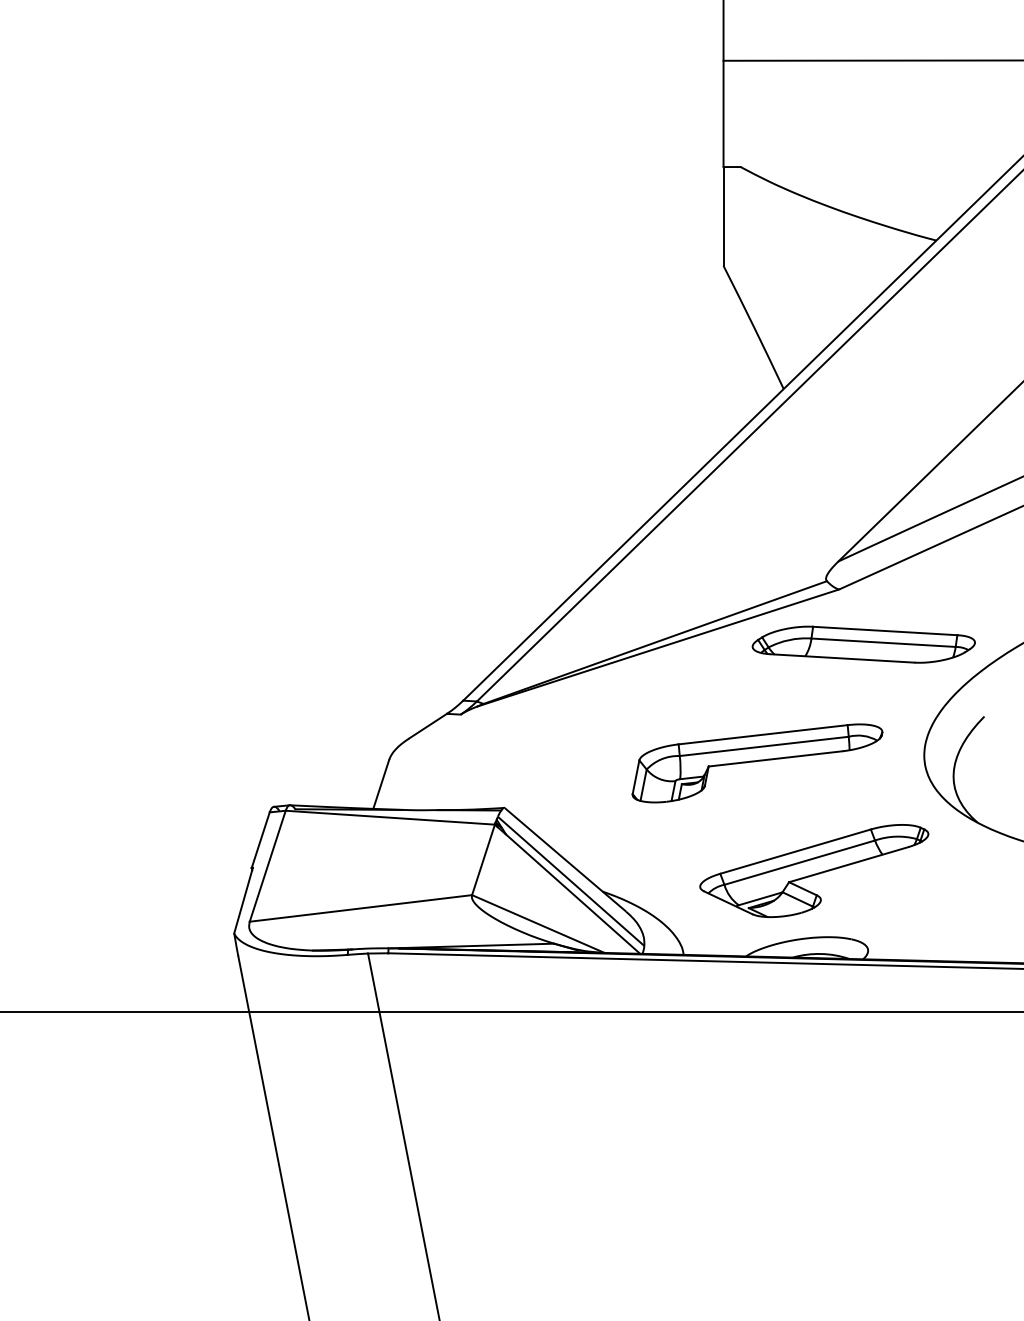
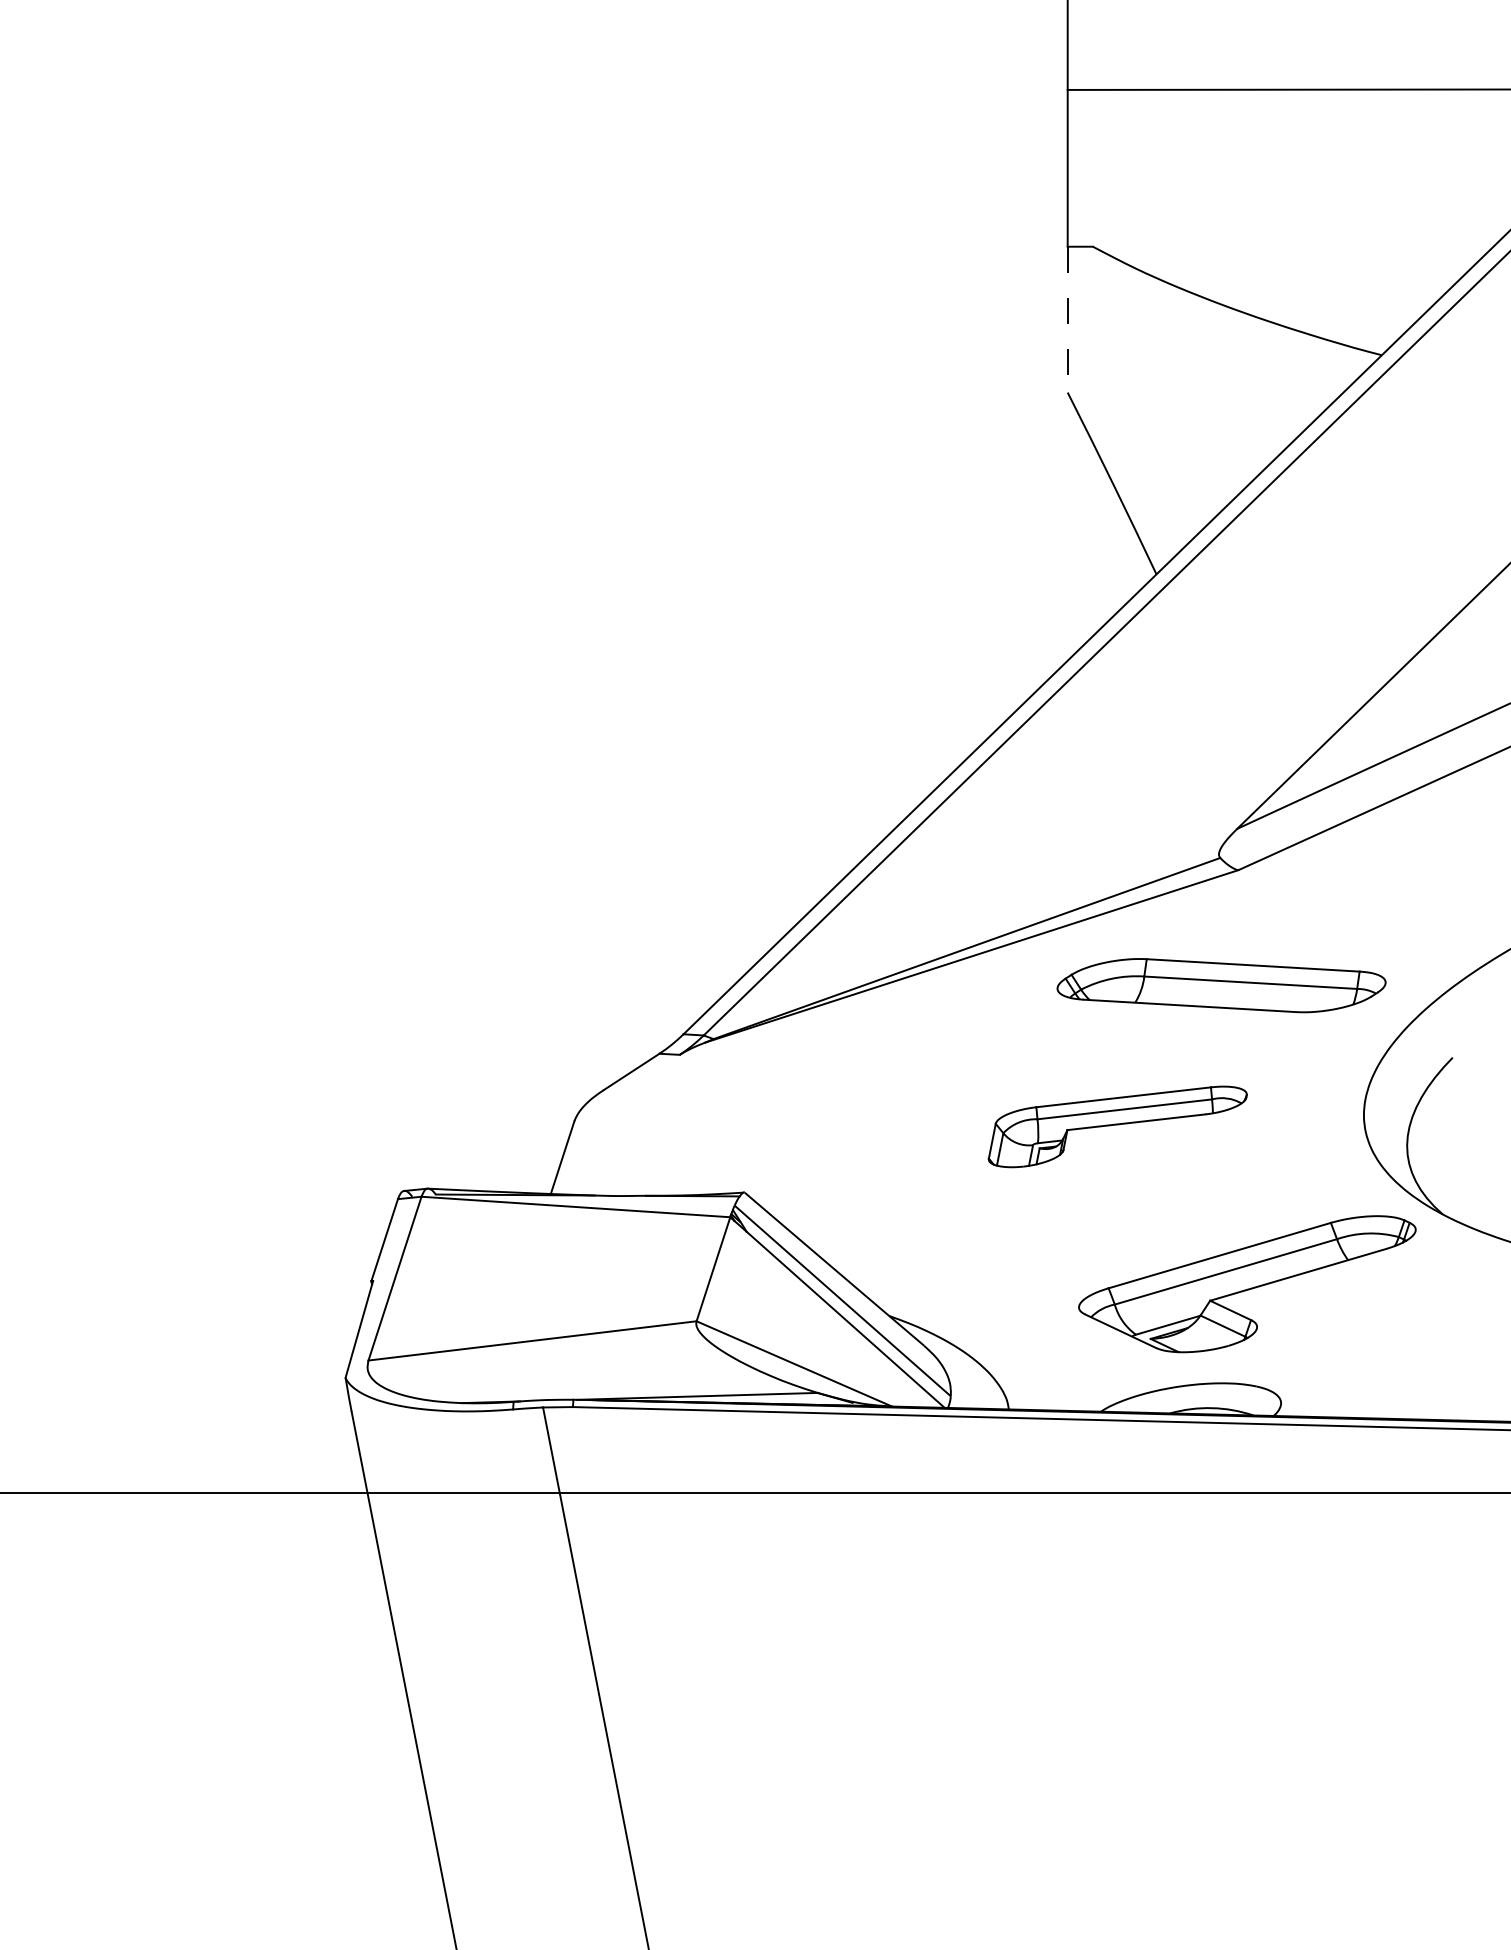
line: (723, 217) -> (1067, 321), solid -> dashed
part: (863, 644) -> (1221, 985), moved
part: (757, 763) -> (1117, 1127), size x0.7
part: (814, 871) -> (1247, 1284), moved

